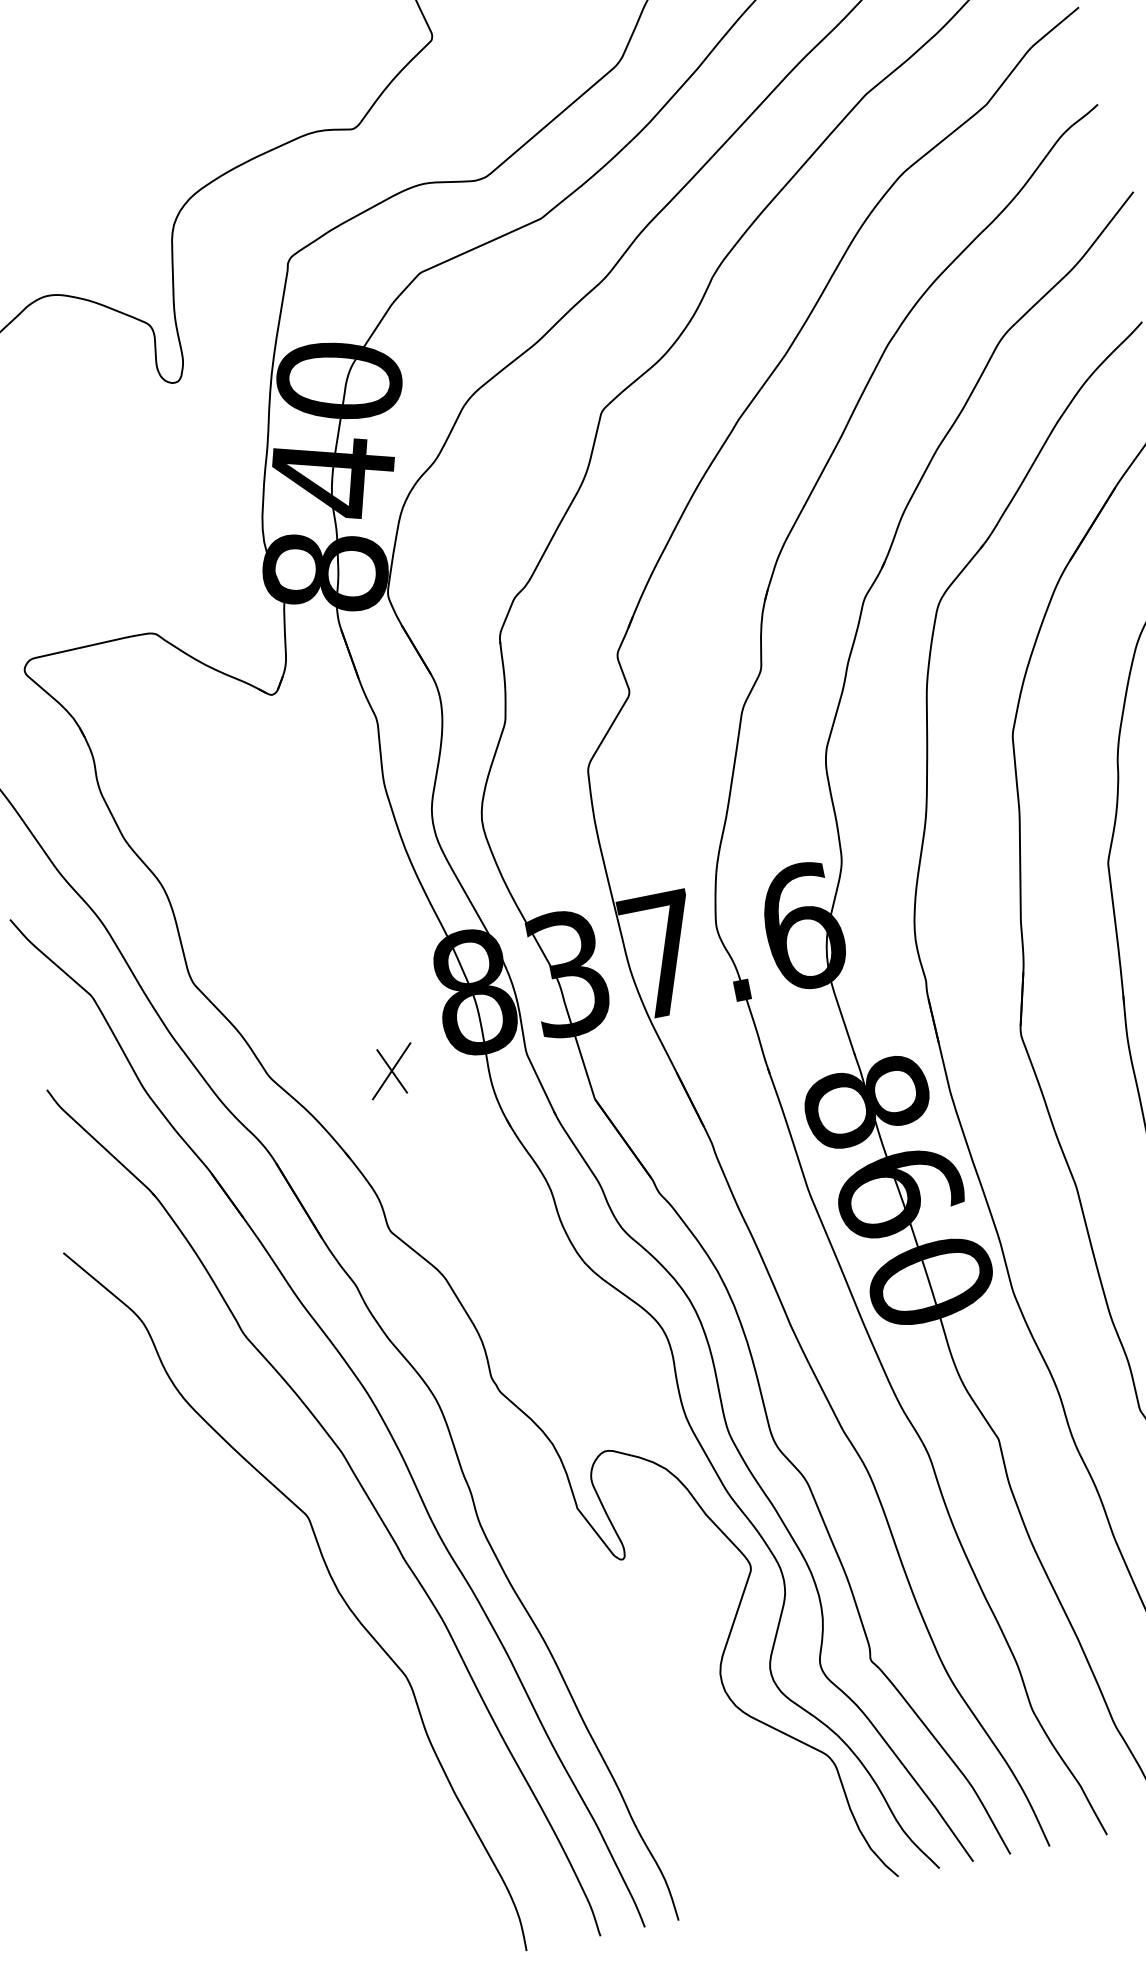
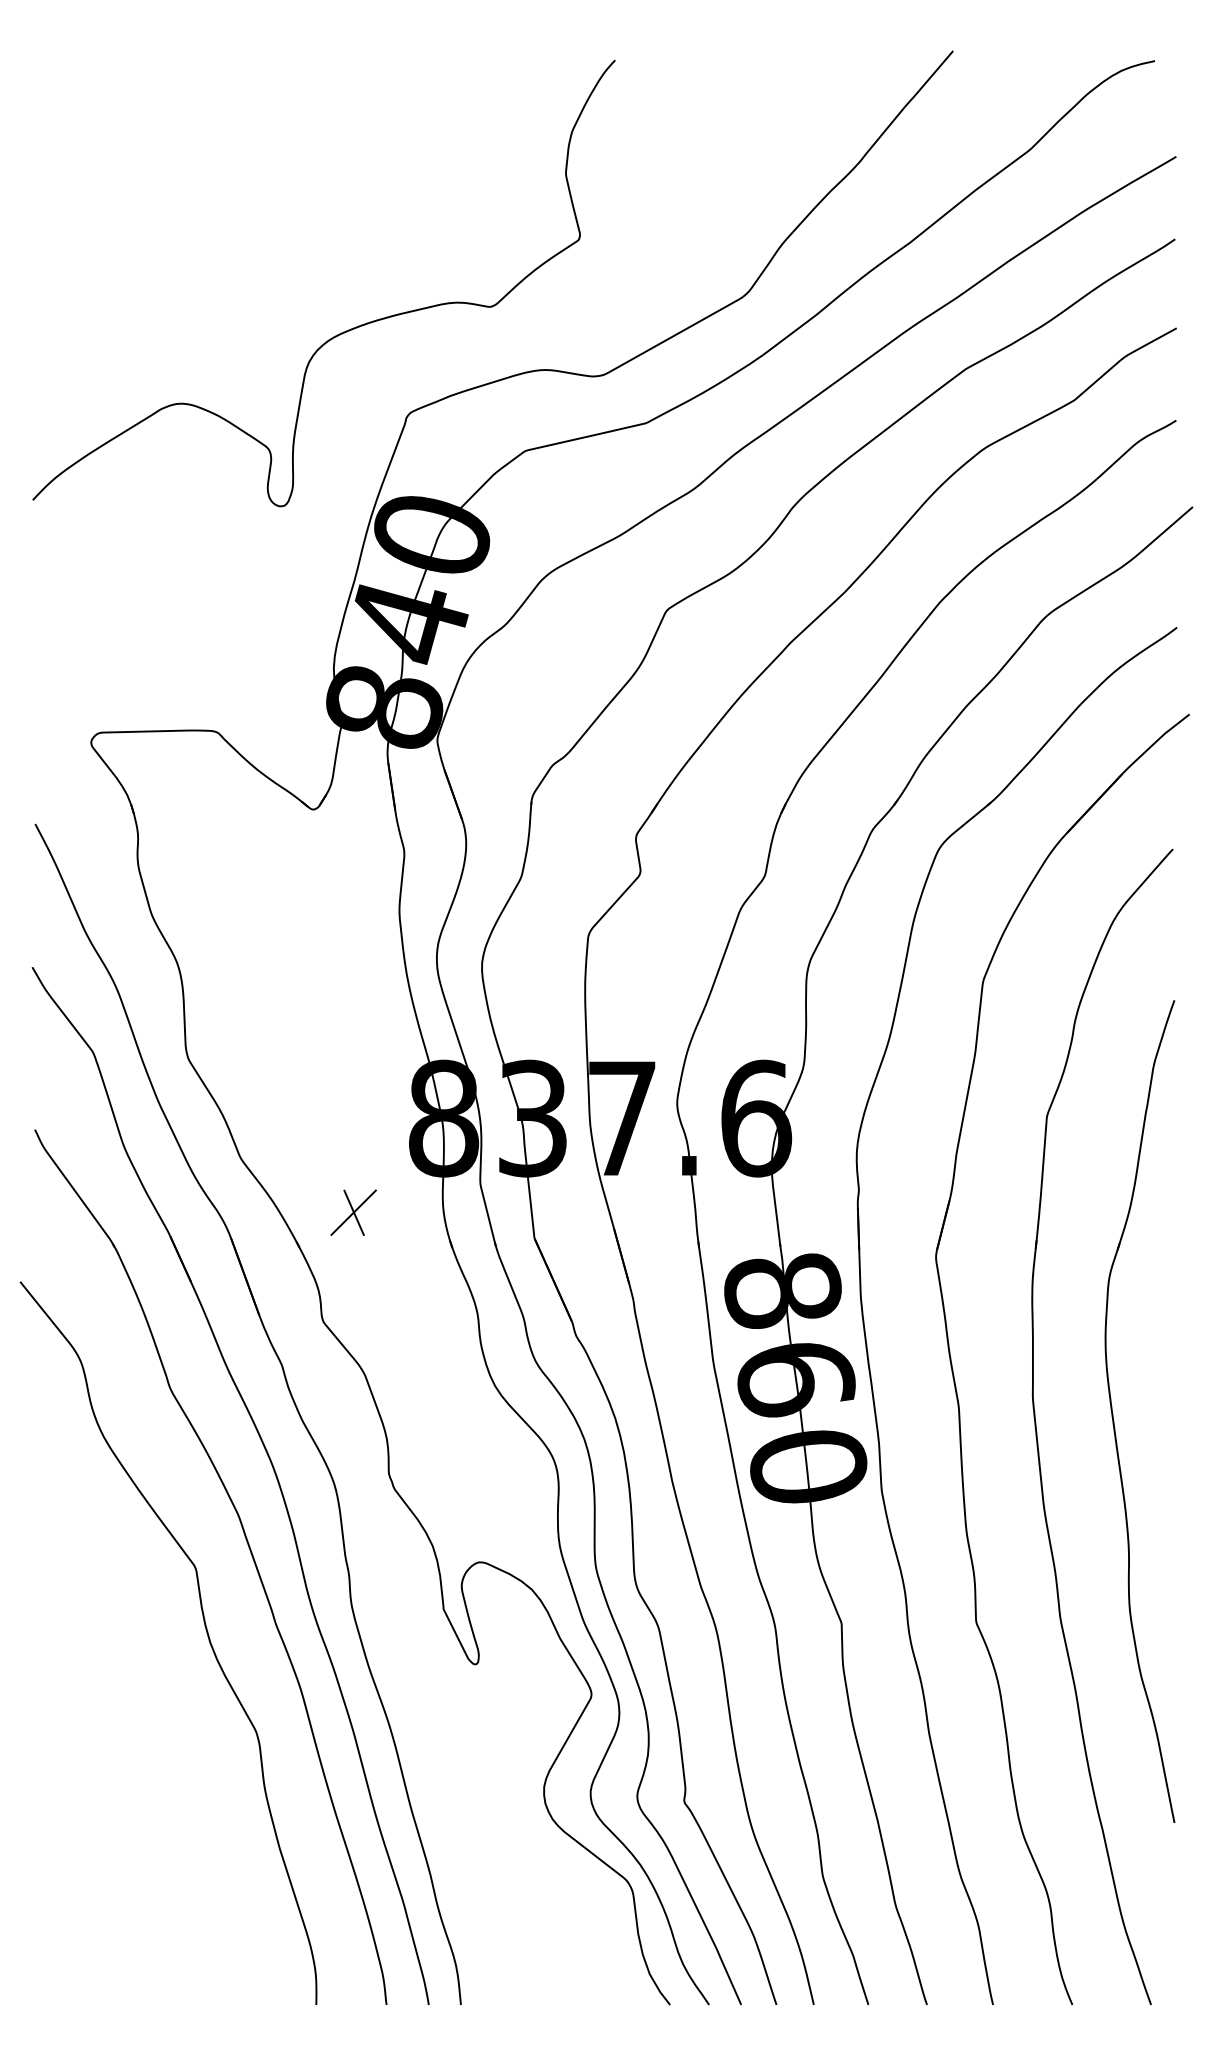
part: (391, 1071) -> (353, 1212), moved

